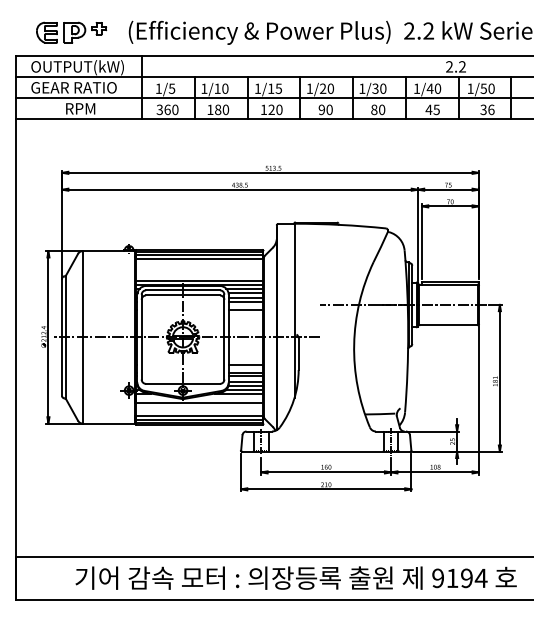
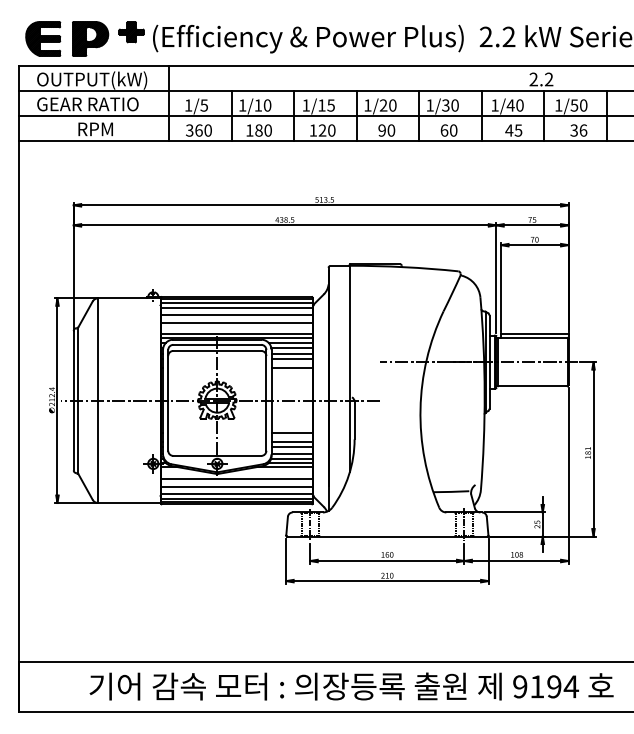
part: (71, 32) -> (84, 38), size x1.43
text: (374, 109) -> (444, 130), 80 -> 60
line: (199, 264) -> (236, 314), added
line: (199, 271) -> (236, 322), added
line: (199, 409) -> (236, 486), added

